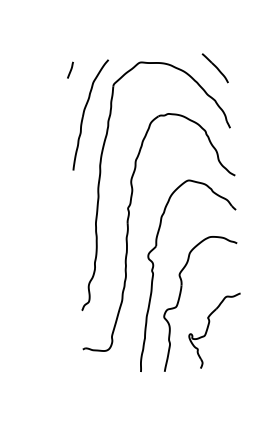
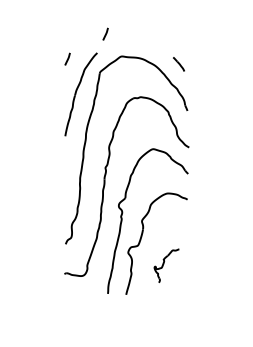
line: (117, 33) -> (105, 33), added
part: (214, 68) -> (178, 64), size x0.6
part: (214, 330) -> (166, 265), size x0.6

